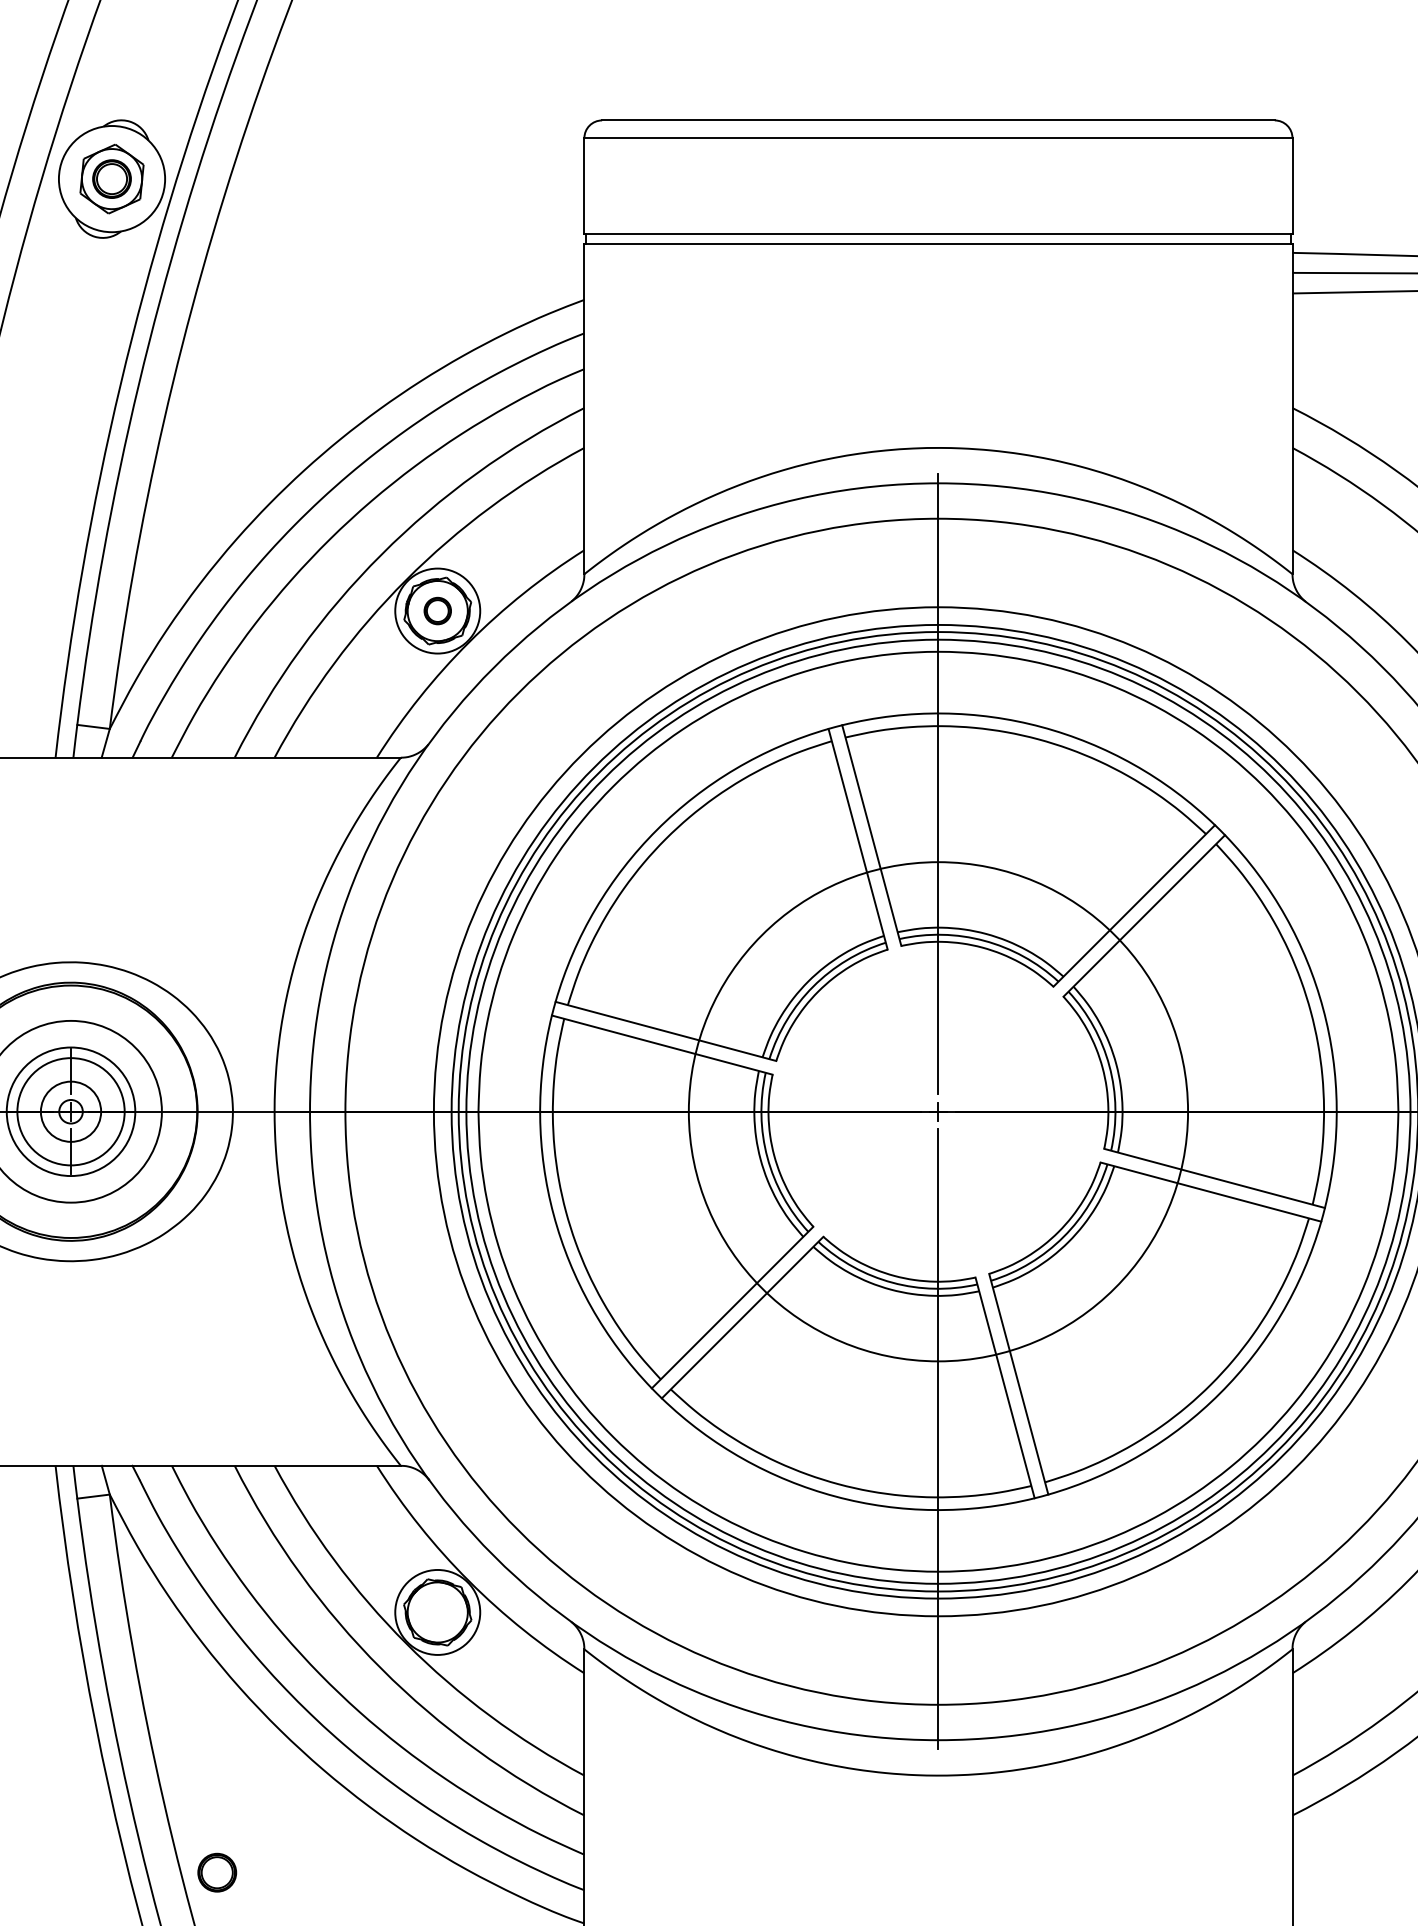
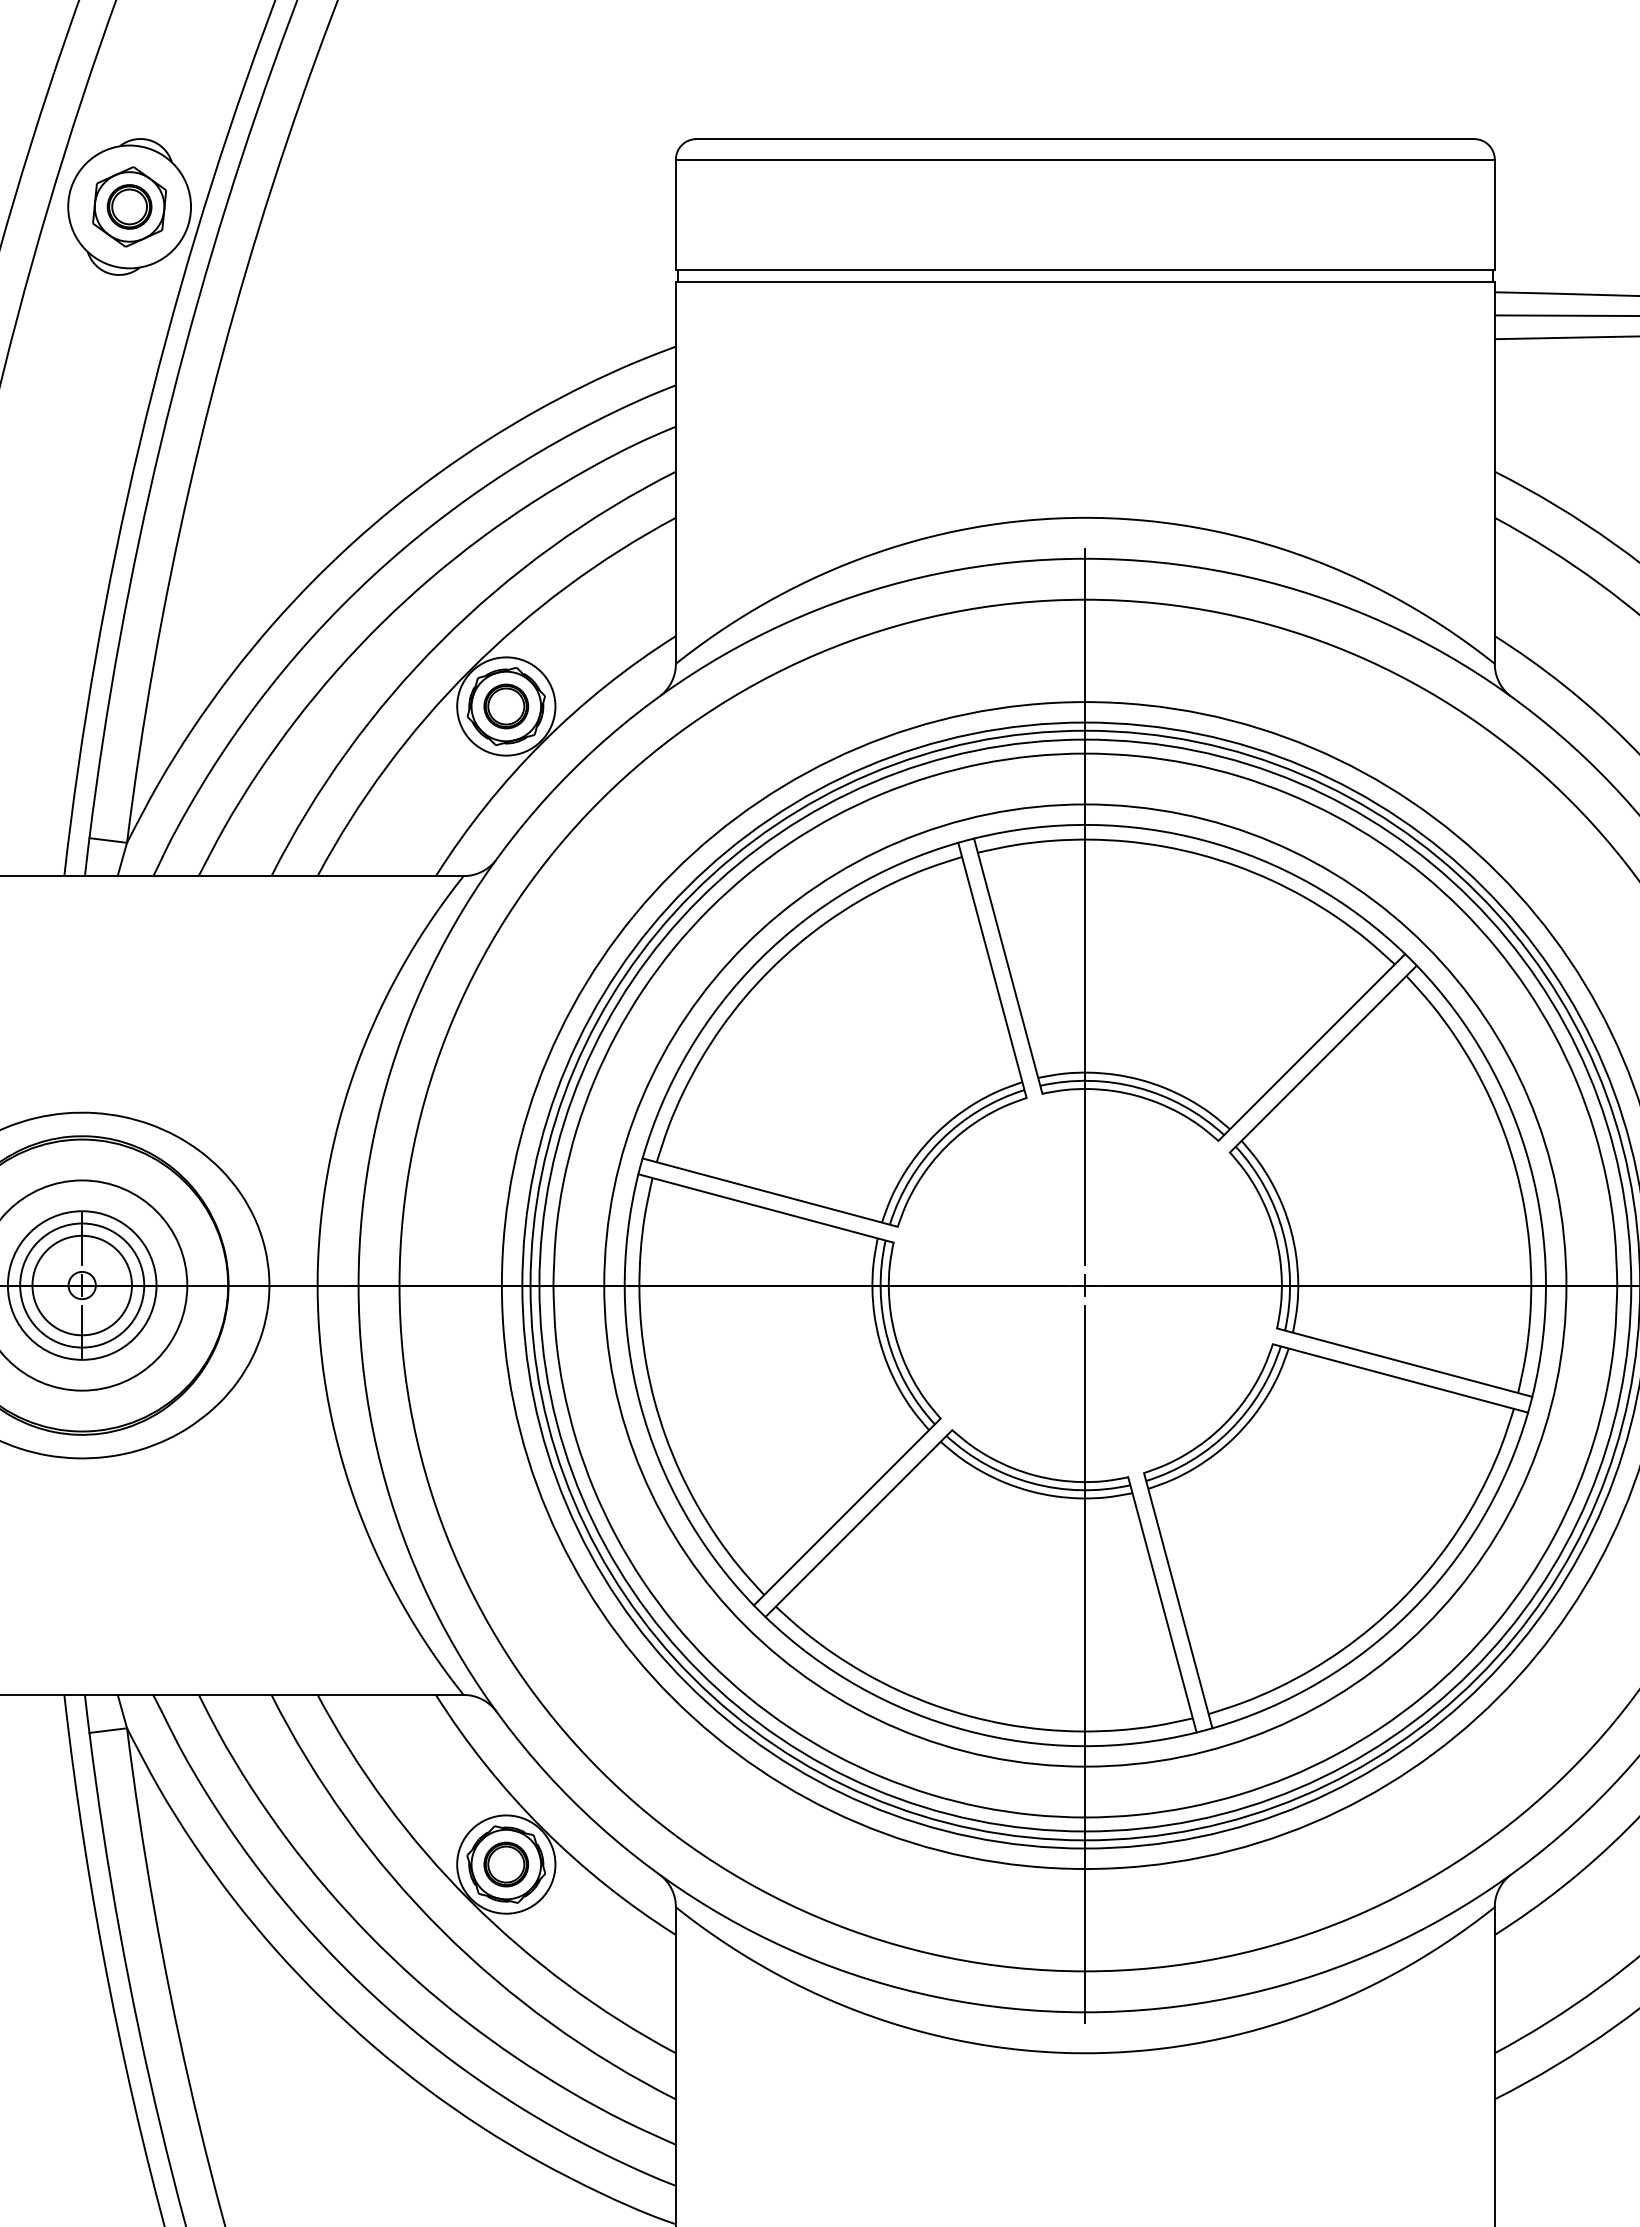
part: (437, 611) -> (506, 706), size x1.43
circle: (70, 1111) -> (81, 1285), size x1.43
circle: (938, 1111) -> (1085, 1285), size x1.67
part: (217, 1872) -> (506, 1864), moved

